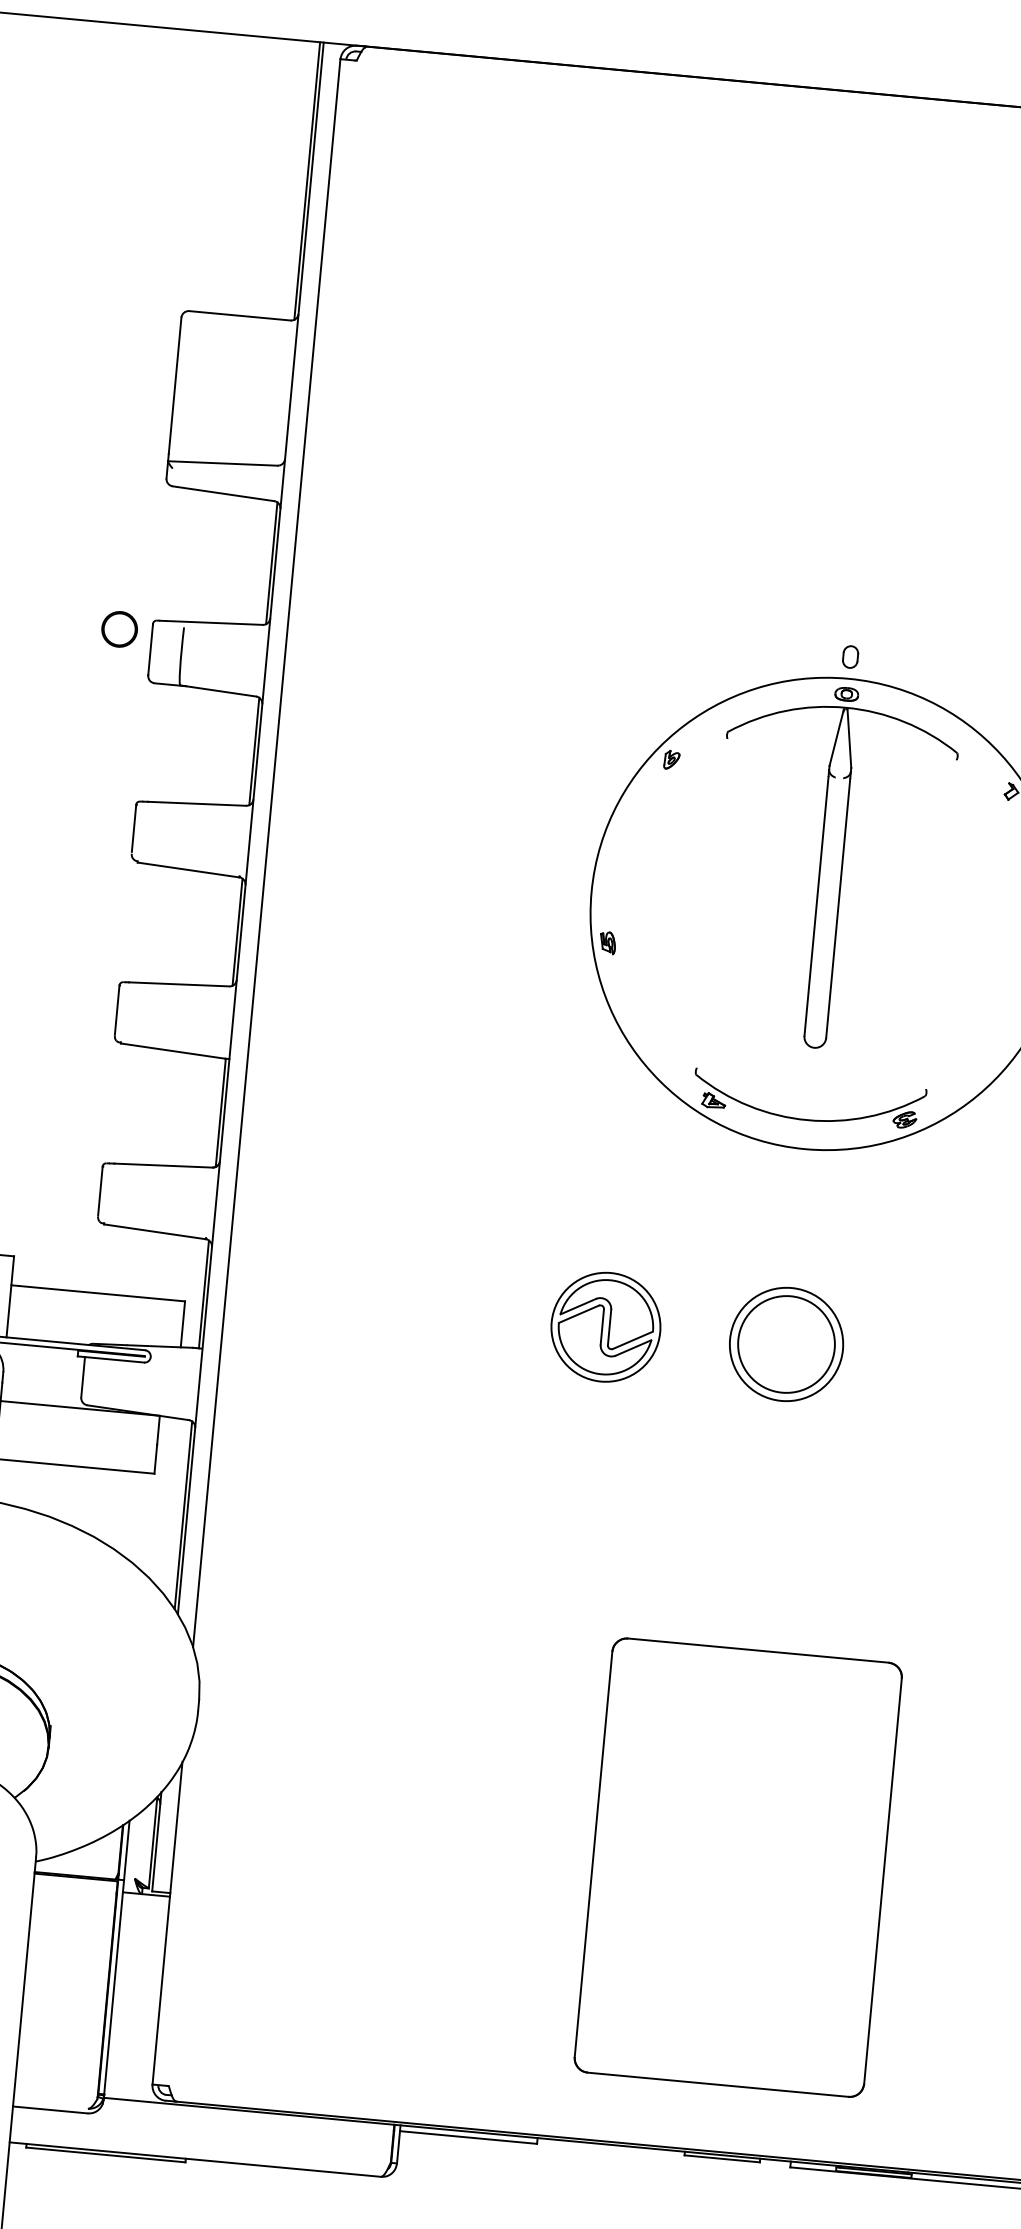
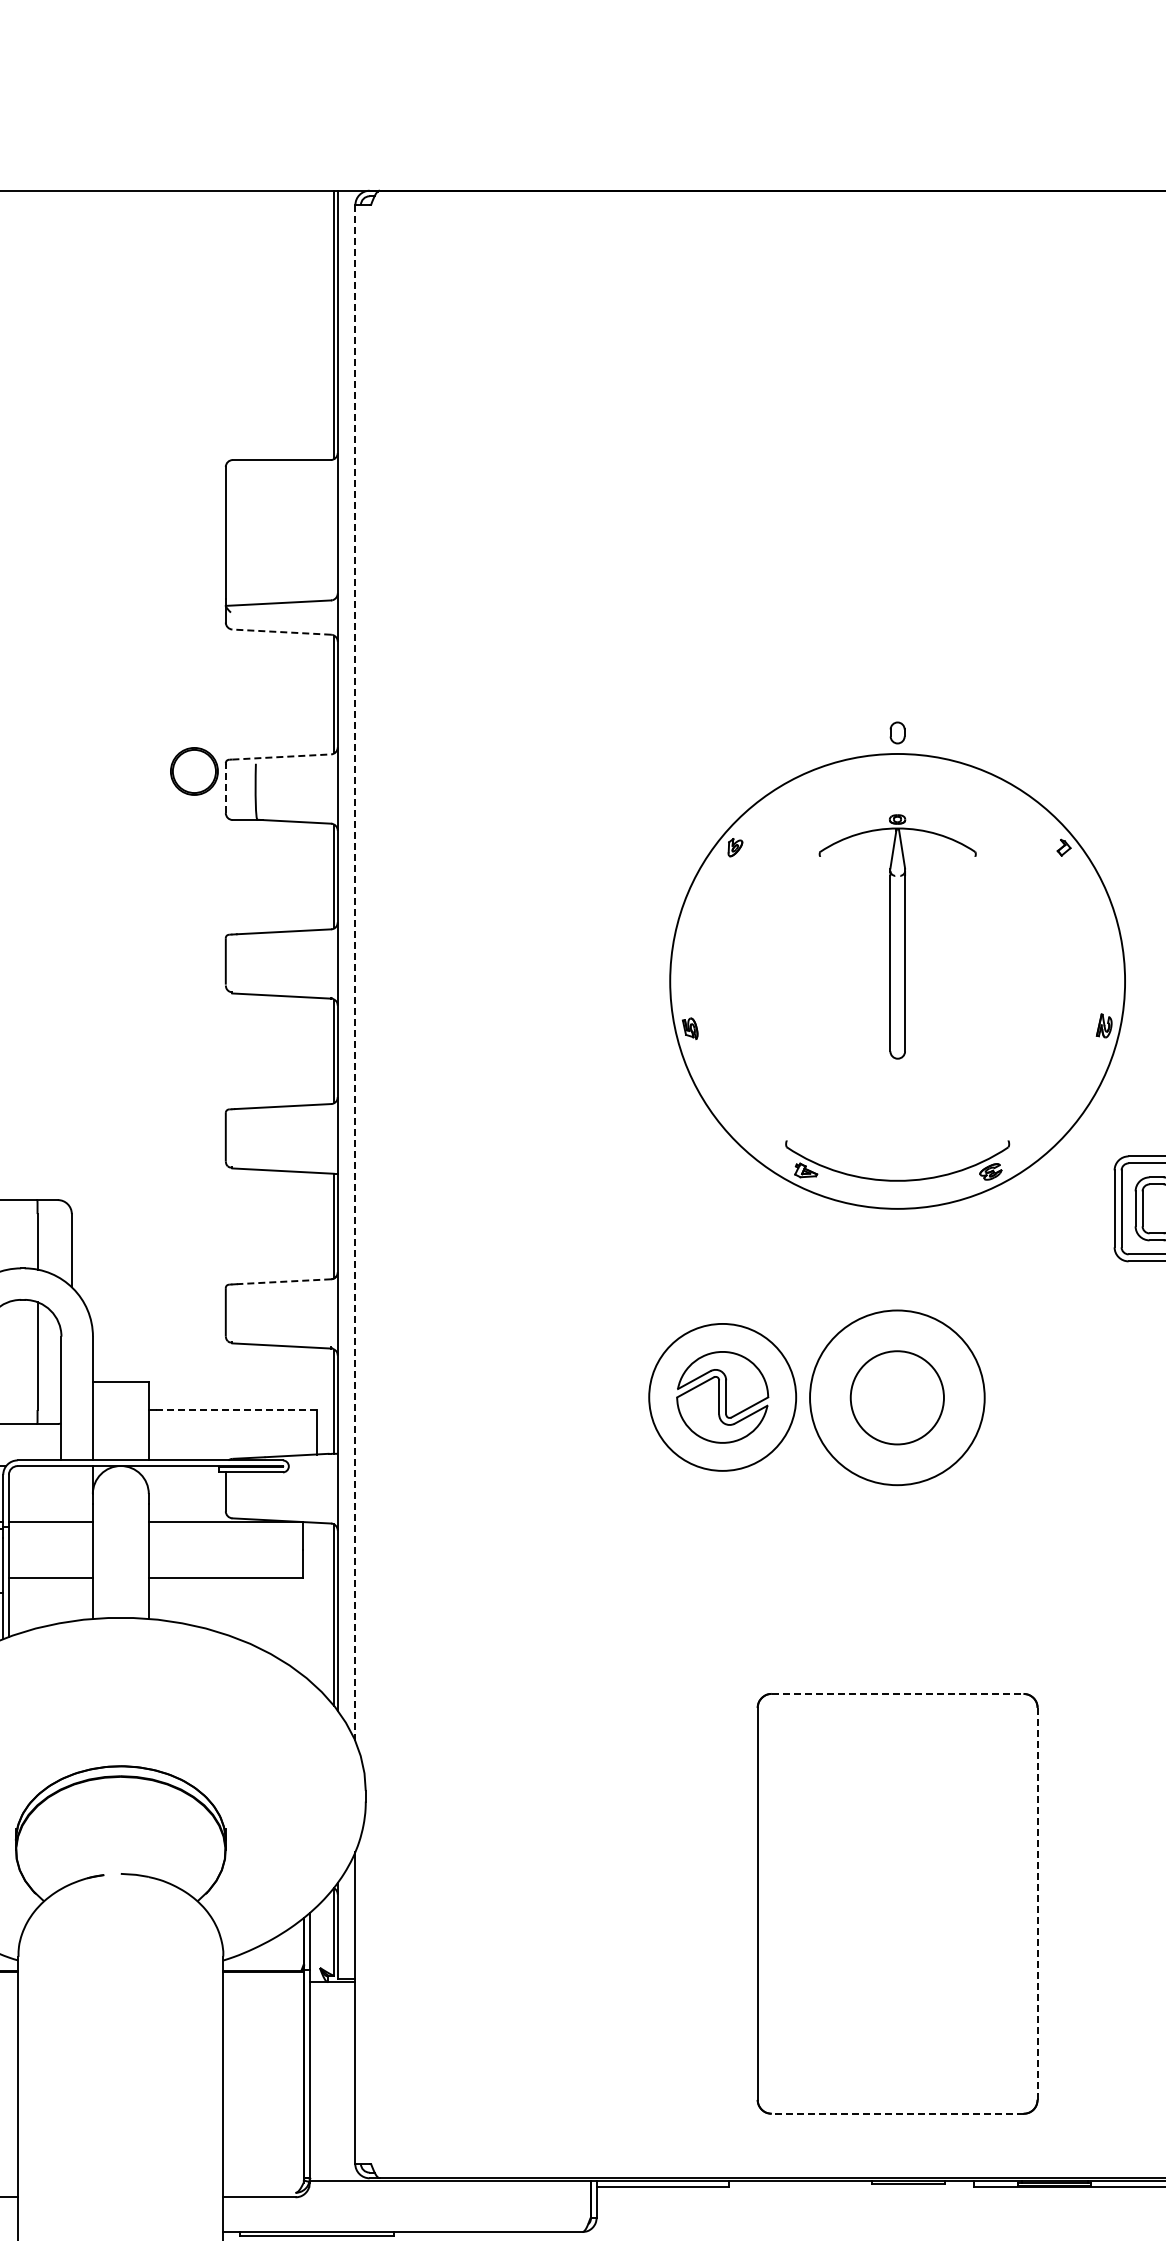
line: (223, 494) -> (281, 632), solid -> dashed
line: (212, 622) -> (282, 756), solid -> dashed
part: (118, 629) -> (193, 771), size x1.4
line: (150, 648) -> (225, 787), solid -> dashed
line: (267, 852) -> (355, 972), solid -> dashed
part: (830, 867) -> (897, 936), size x0.7
line: (162, 1165) -> (283, 1281), solid -> dashed
line: (100, 1294) -> (235, 1410), solid -> dashed
circle: (605, 1326) -> (722, 1396), size x1.4
circle: (785, 1344) -> (896, 1397), size x1.6
line: (758, 1650) -> (897, 1693), solid -> dashed
line: (882, 1880) -> (1037, 1903), solid -> dashed
line: (718, 2084) -> (897, 2113), solid -> dashed

